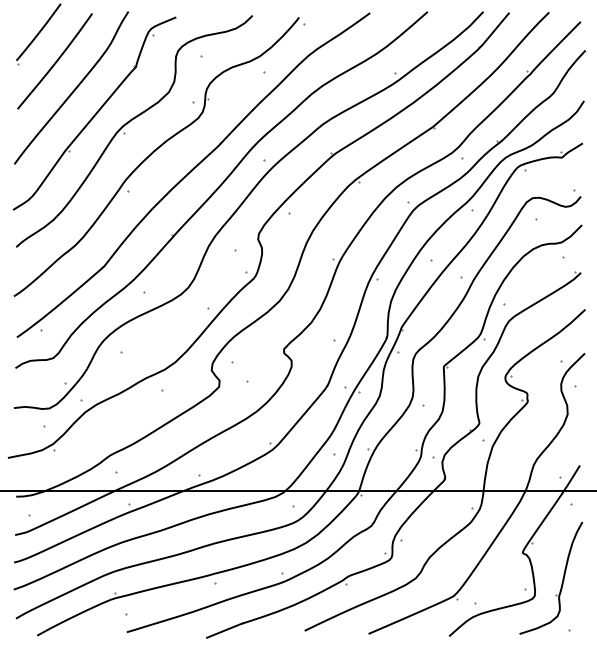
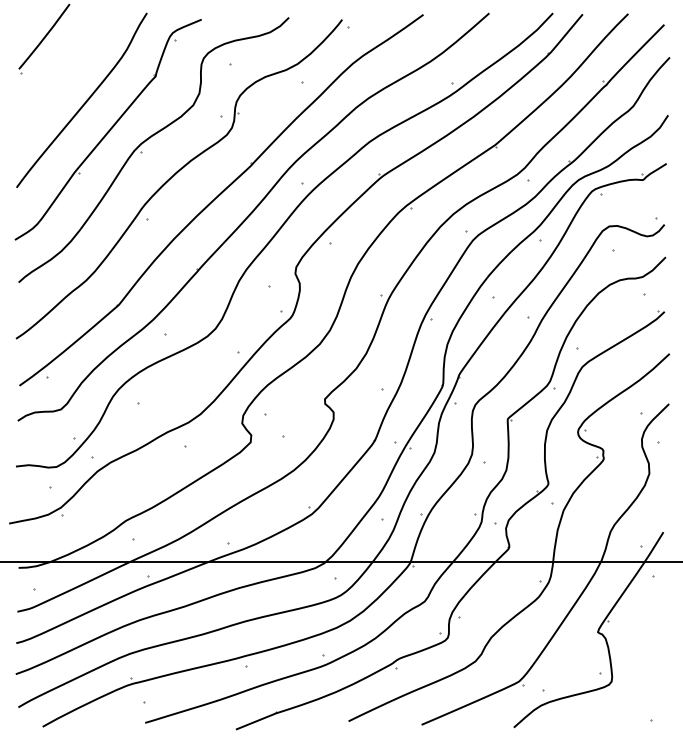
curve: (55, 61) -> (63, 70), removed
part: (562, 578) -> (643, 661), removed

